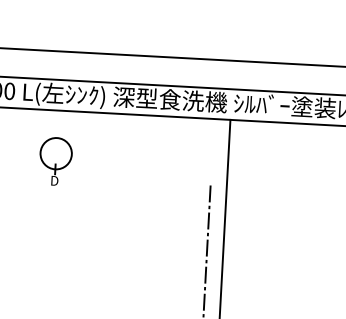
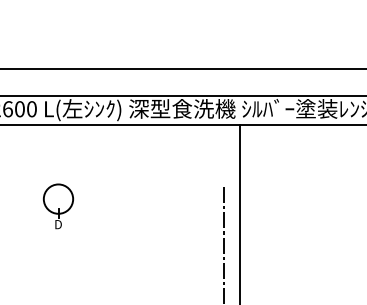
part: (55, 161) -> (58, 206), moved

